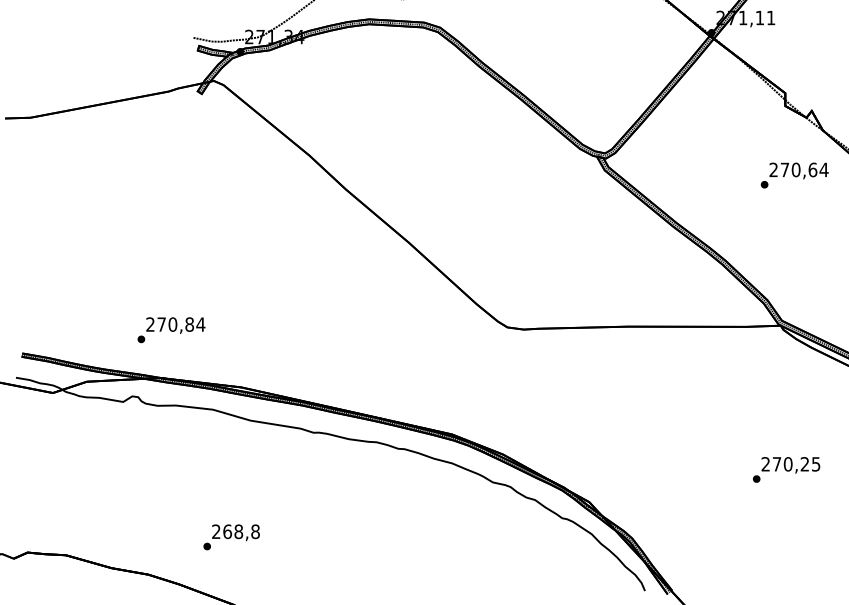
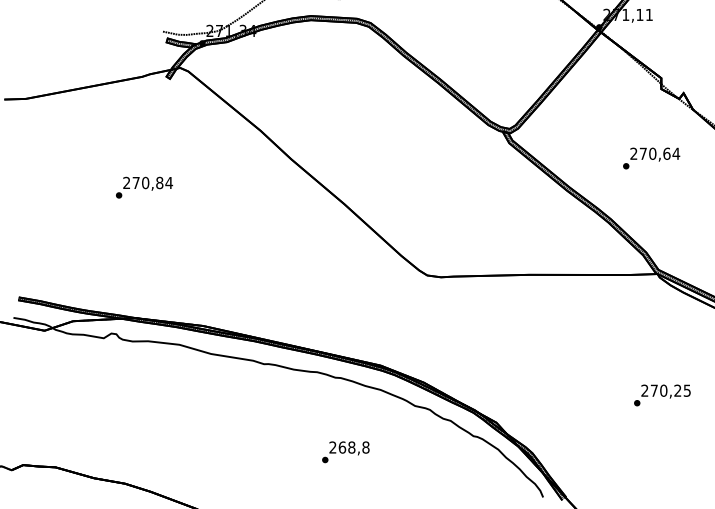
text: (794, 175) -> (651, 158), moved
text: (171, 330) -> (144, 187), moved
text: (231, 537) -> (345, 452), moved

